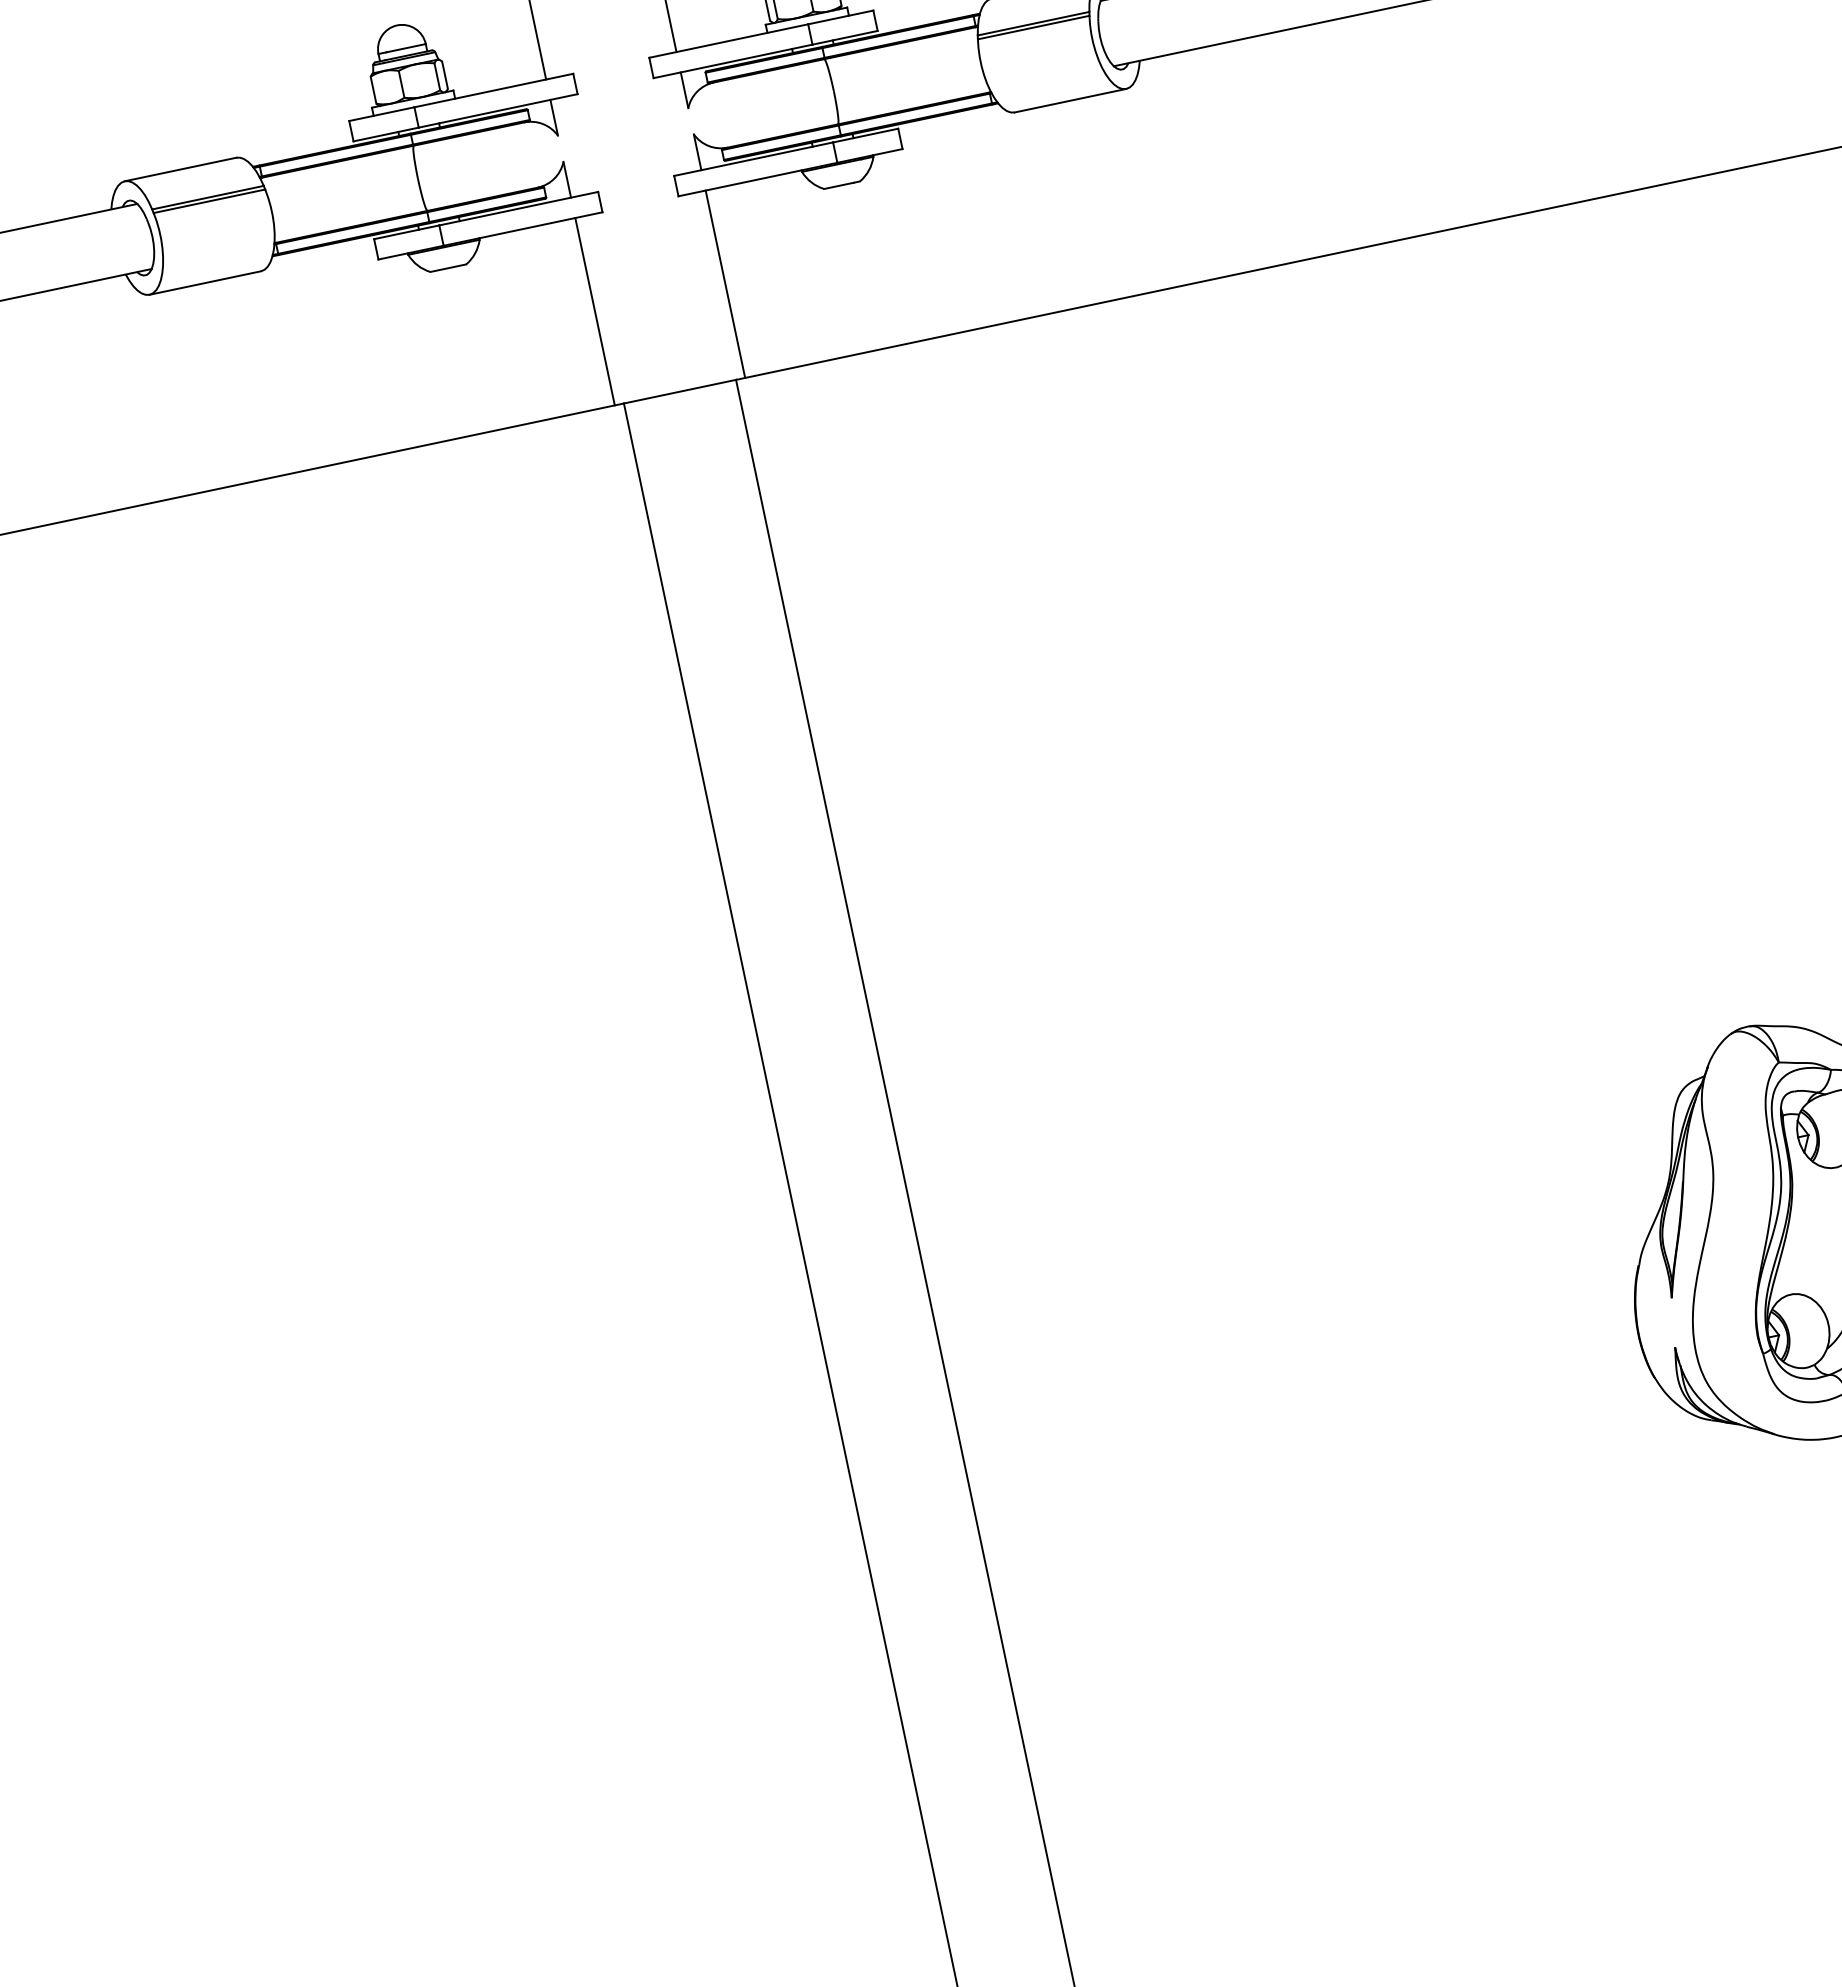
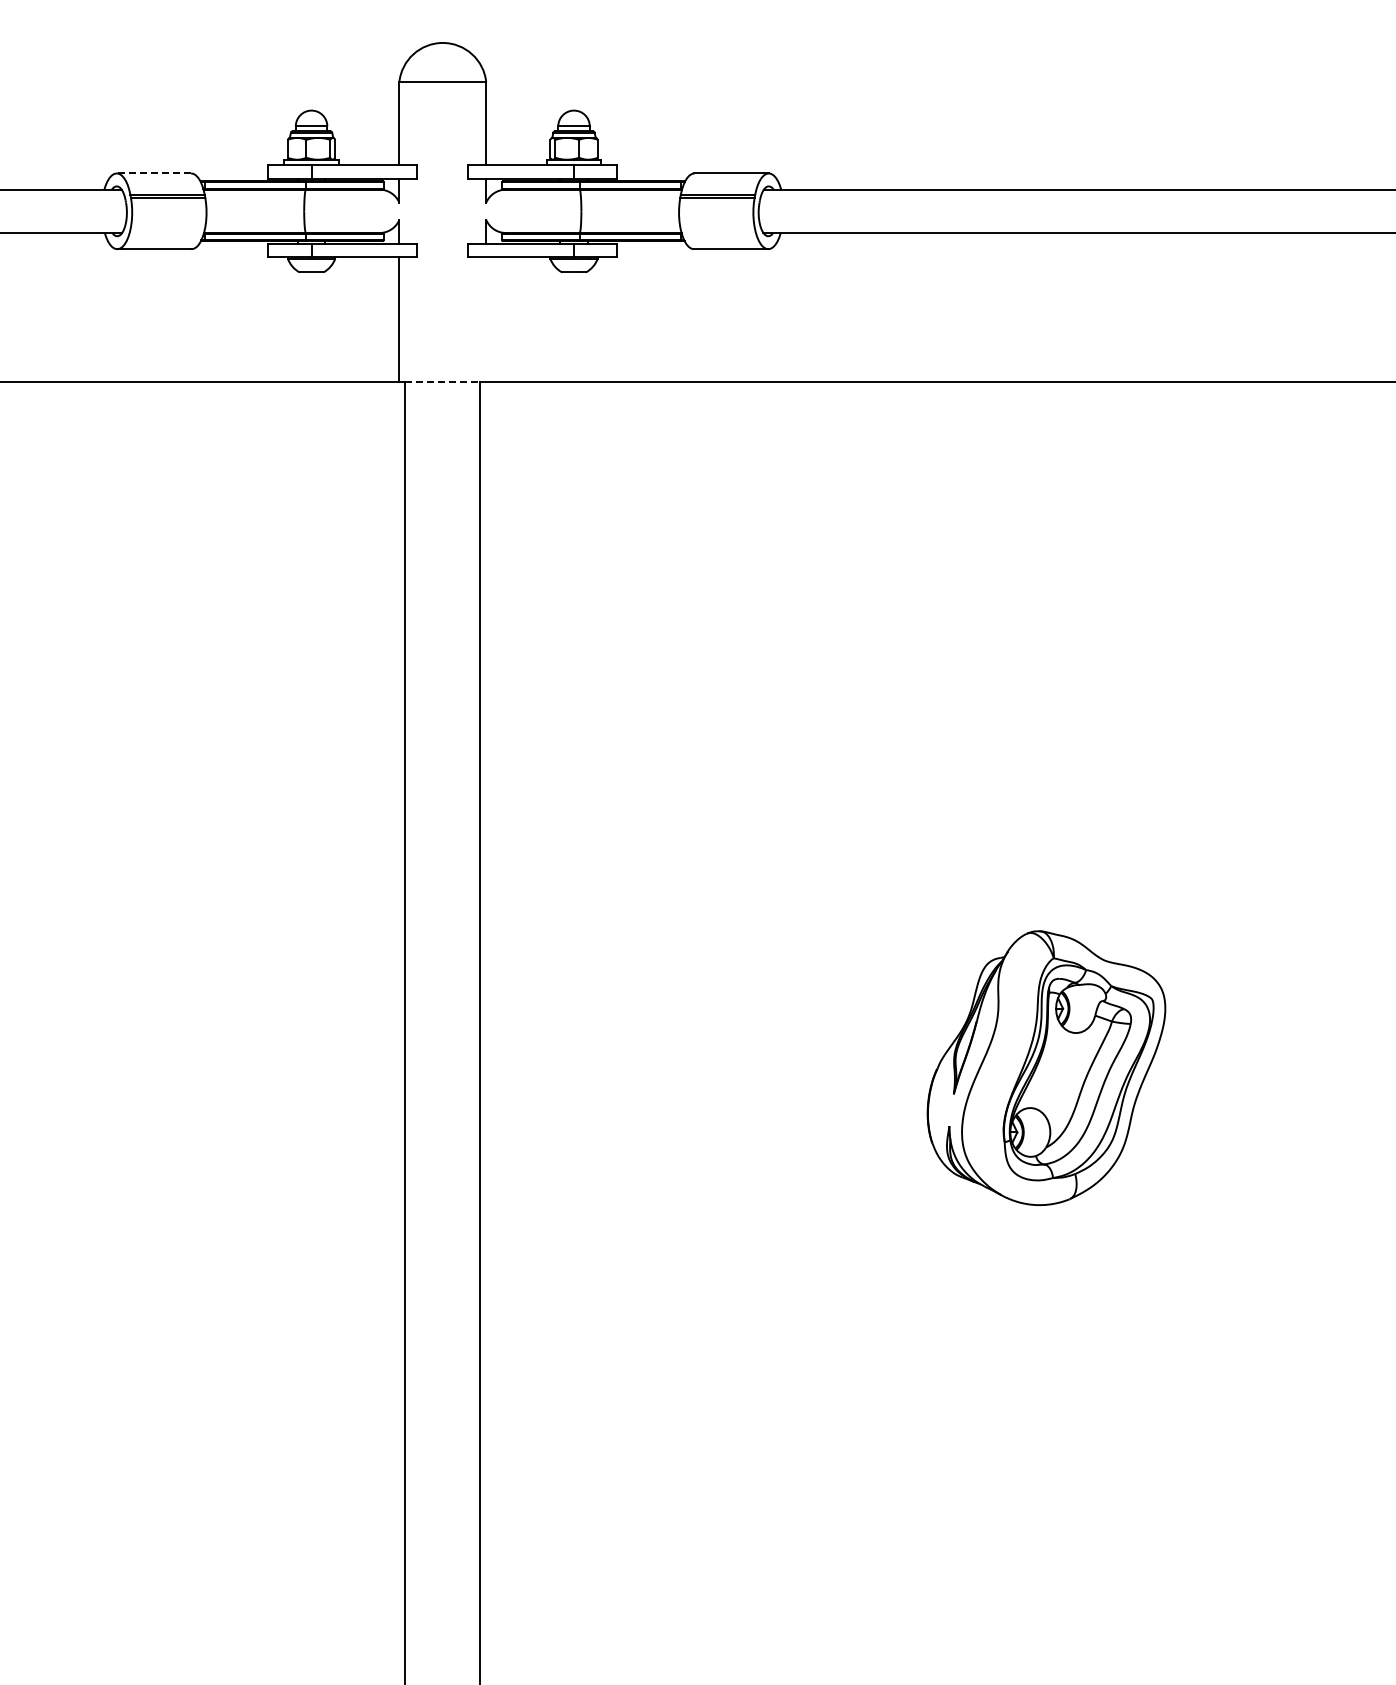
line: (179, 169) -> (153, 173), solid -> dashed
line: (725, 283) -> (486, 319), removed
line: (681, 391) -> (443, 382), solid -> dashed

